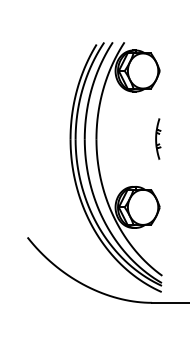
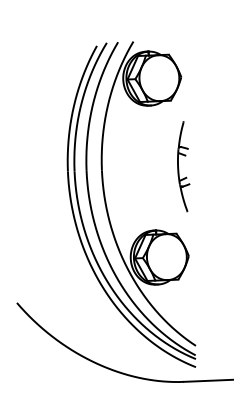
part: (158, 138) -> (183, 165), size x1.67

